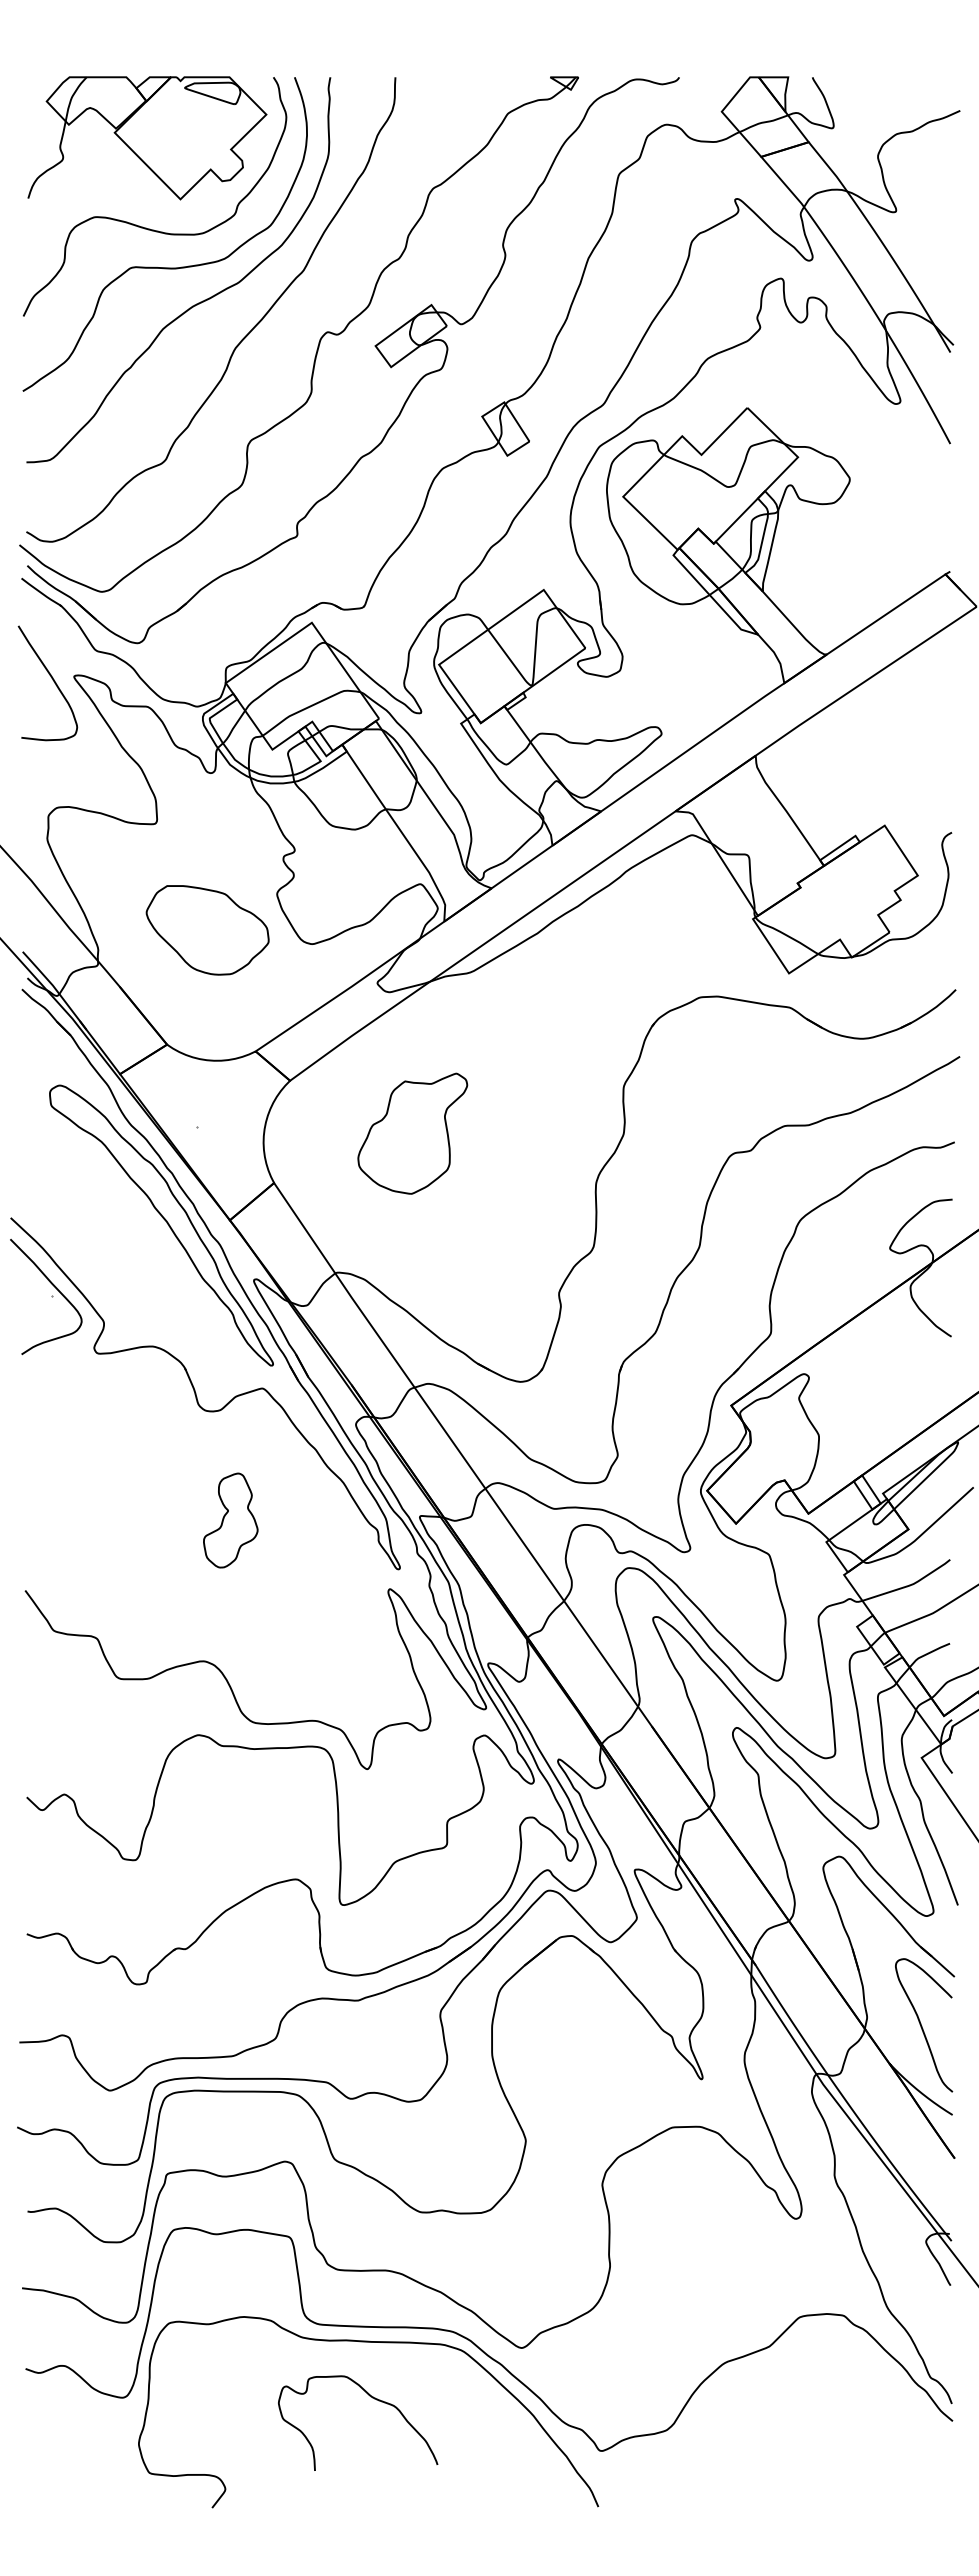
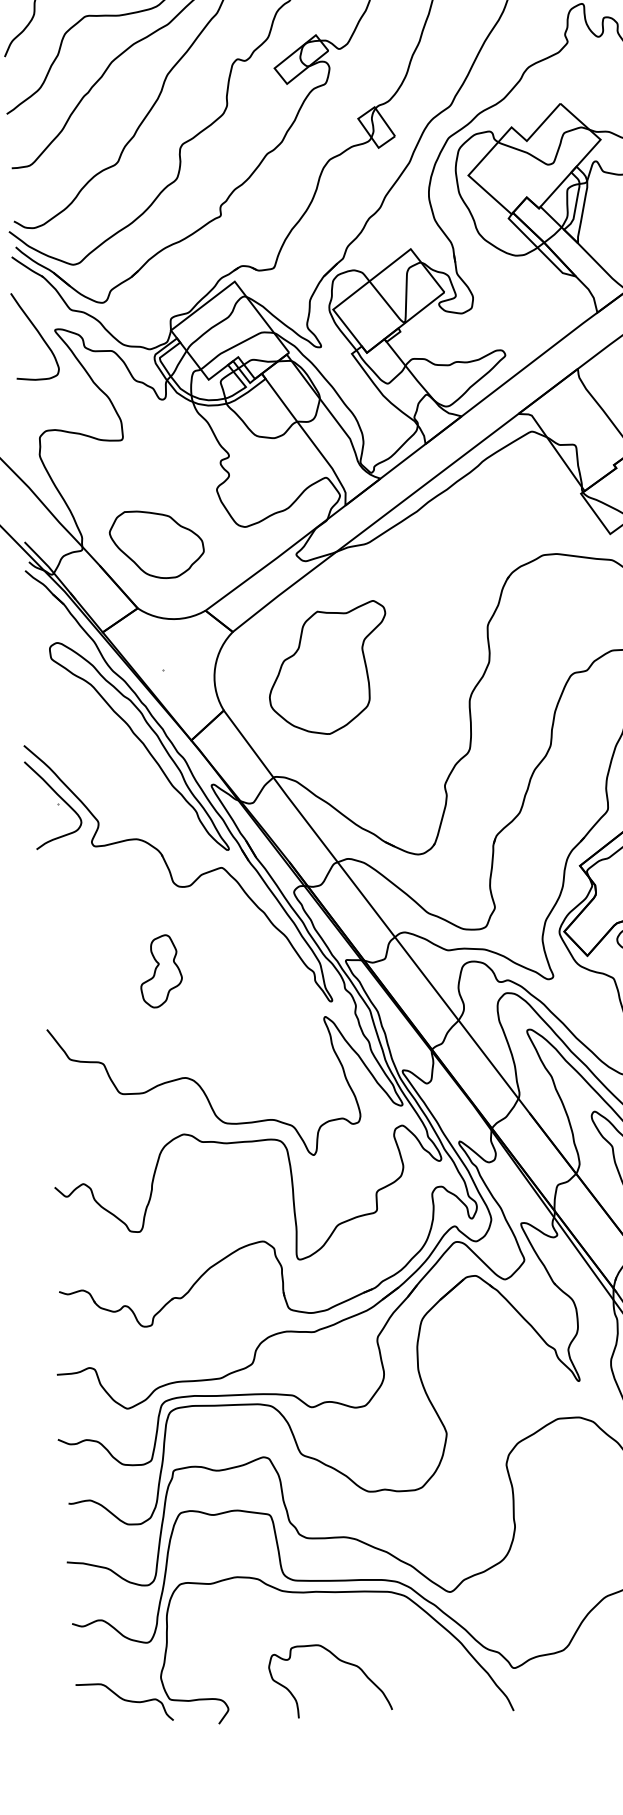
part: (207, 930) -> (156, 544), moved
part: (412, 1133) -> (327, 668), size x1.43
part: (230, 1520) -> (160, 971), moved
curve: (372, 2398) -> (340, 1661), moved
curve: (89, 2472) -> (124, 1700), added

